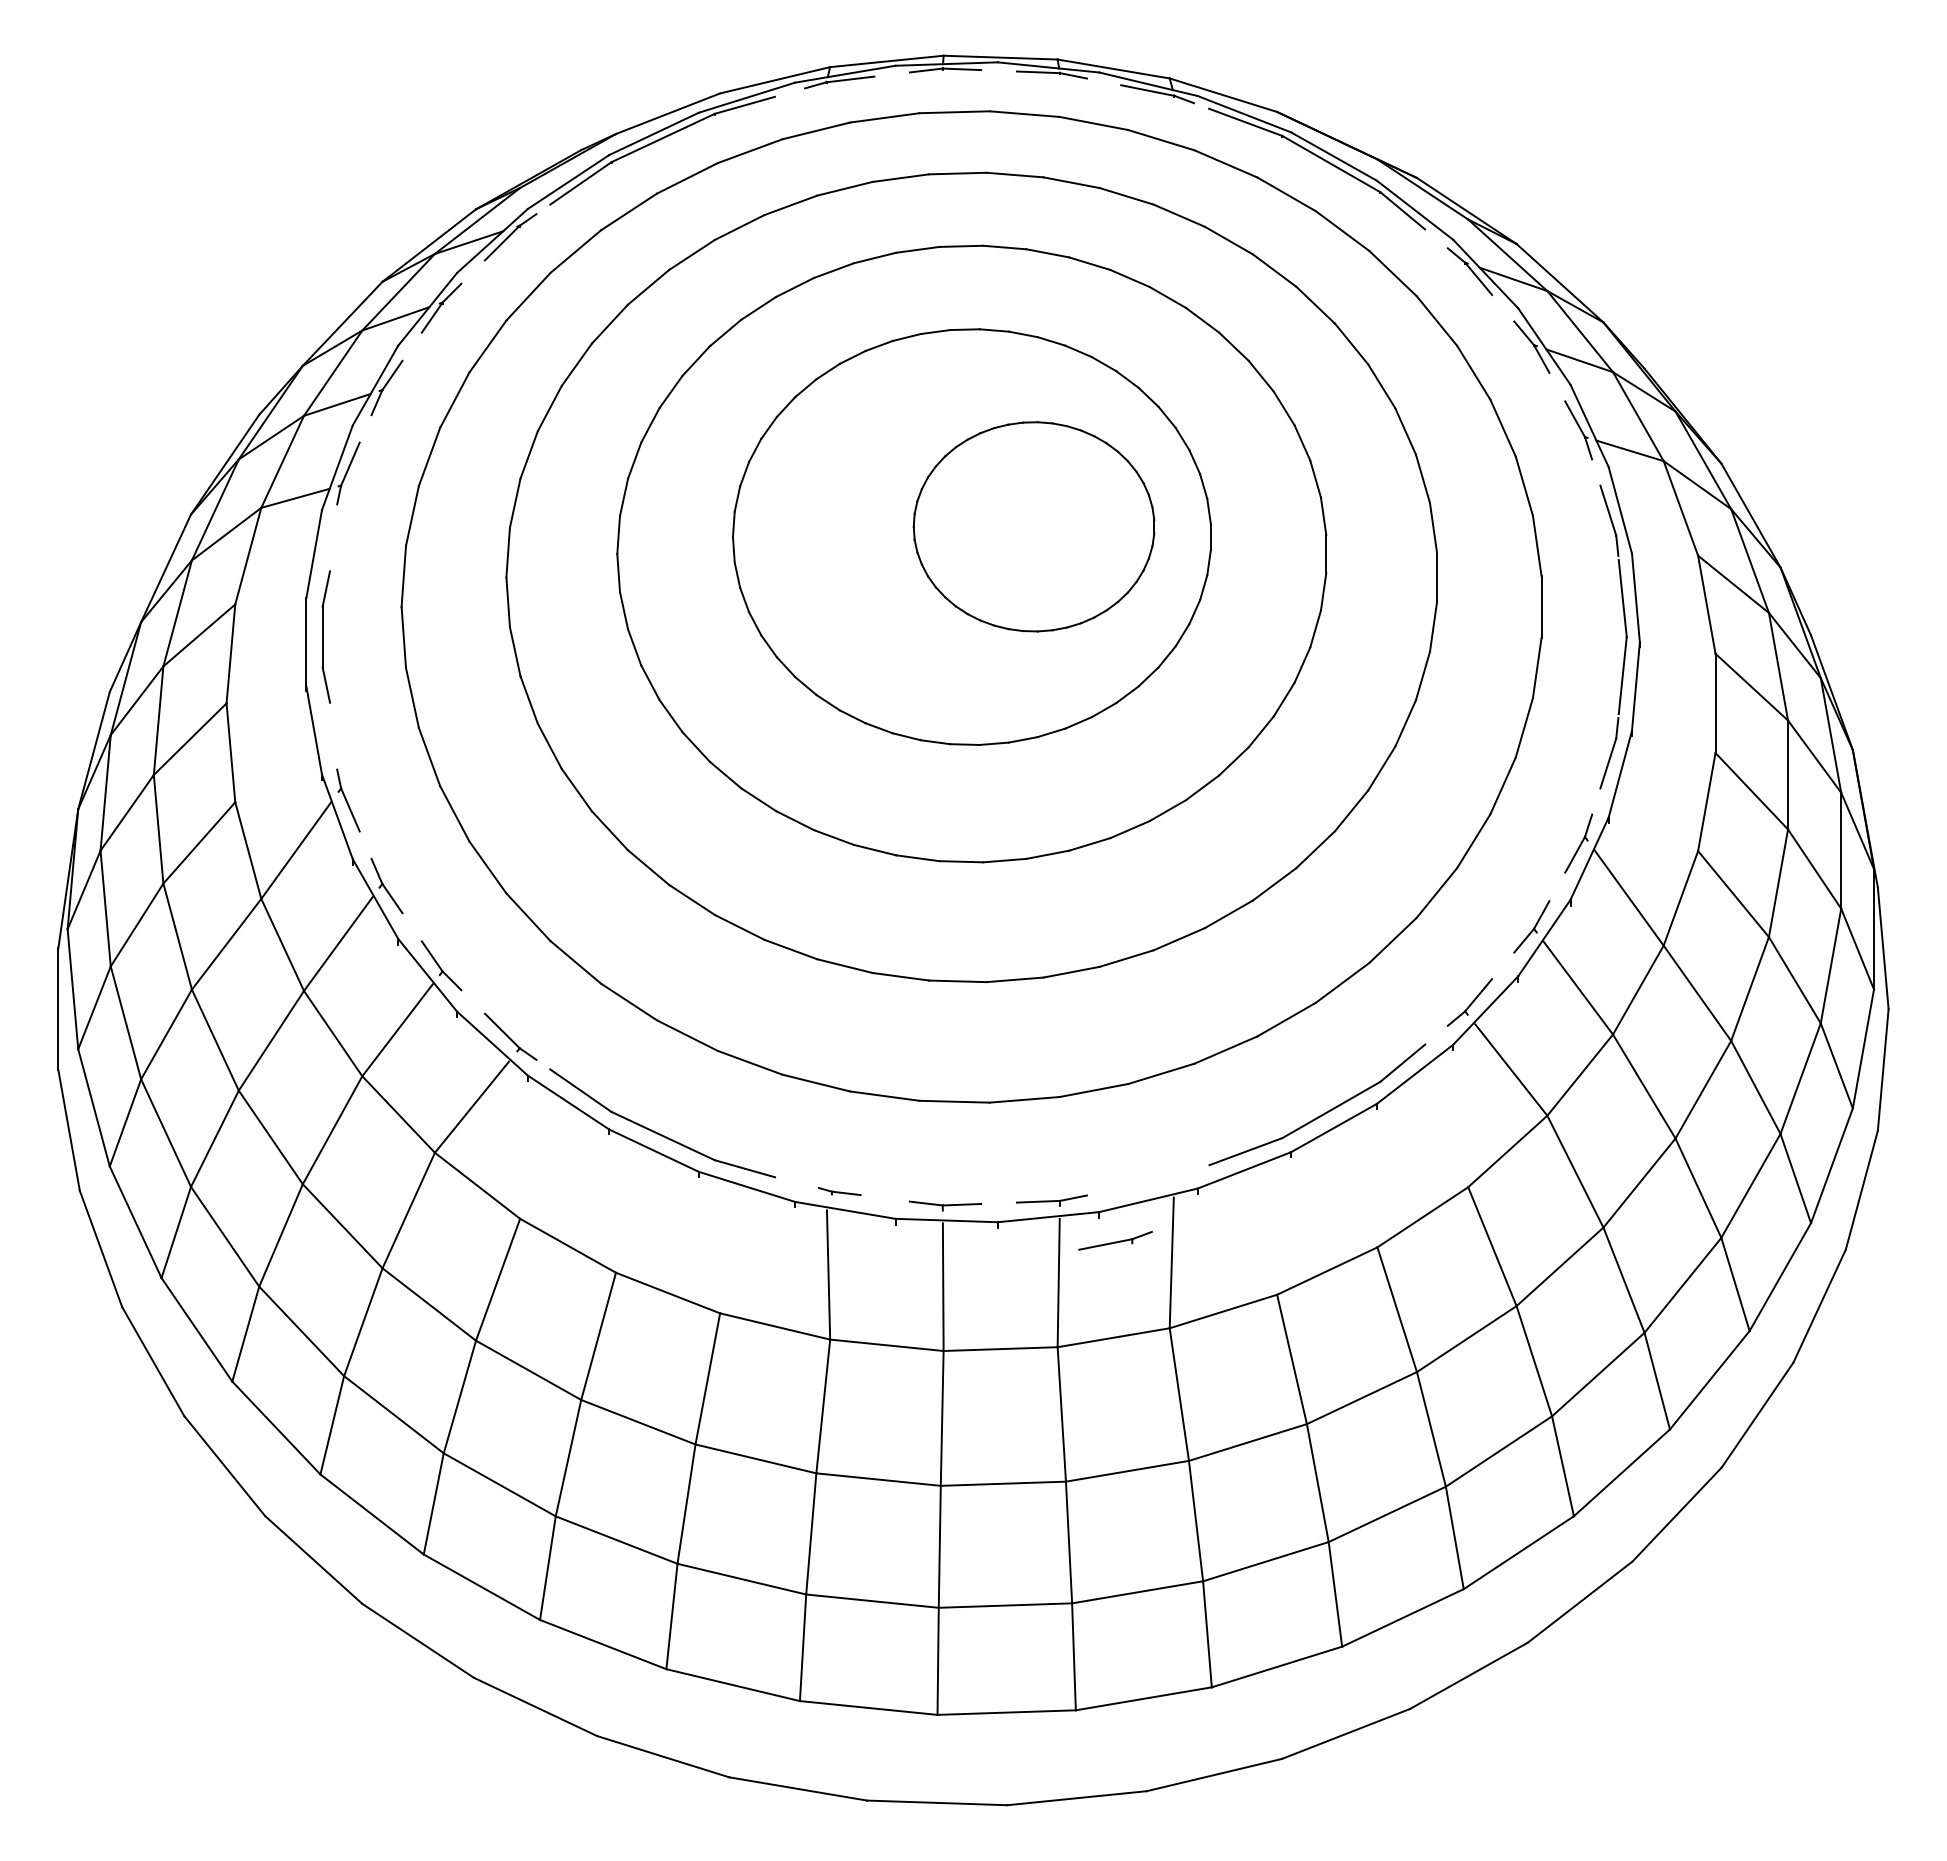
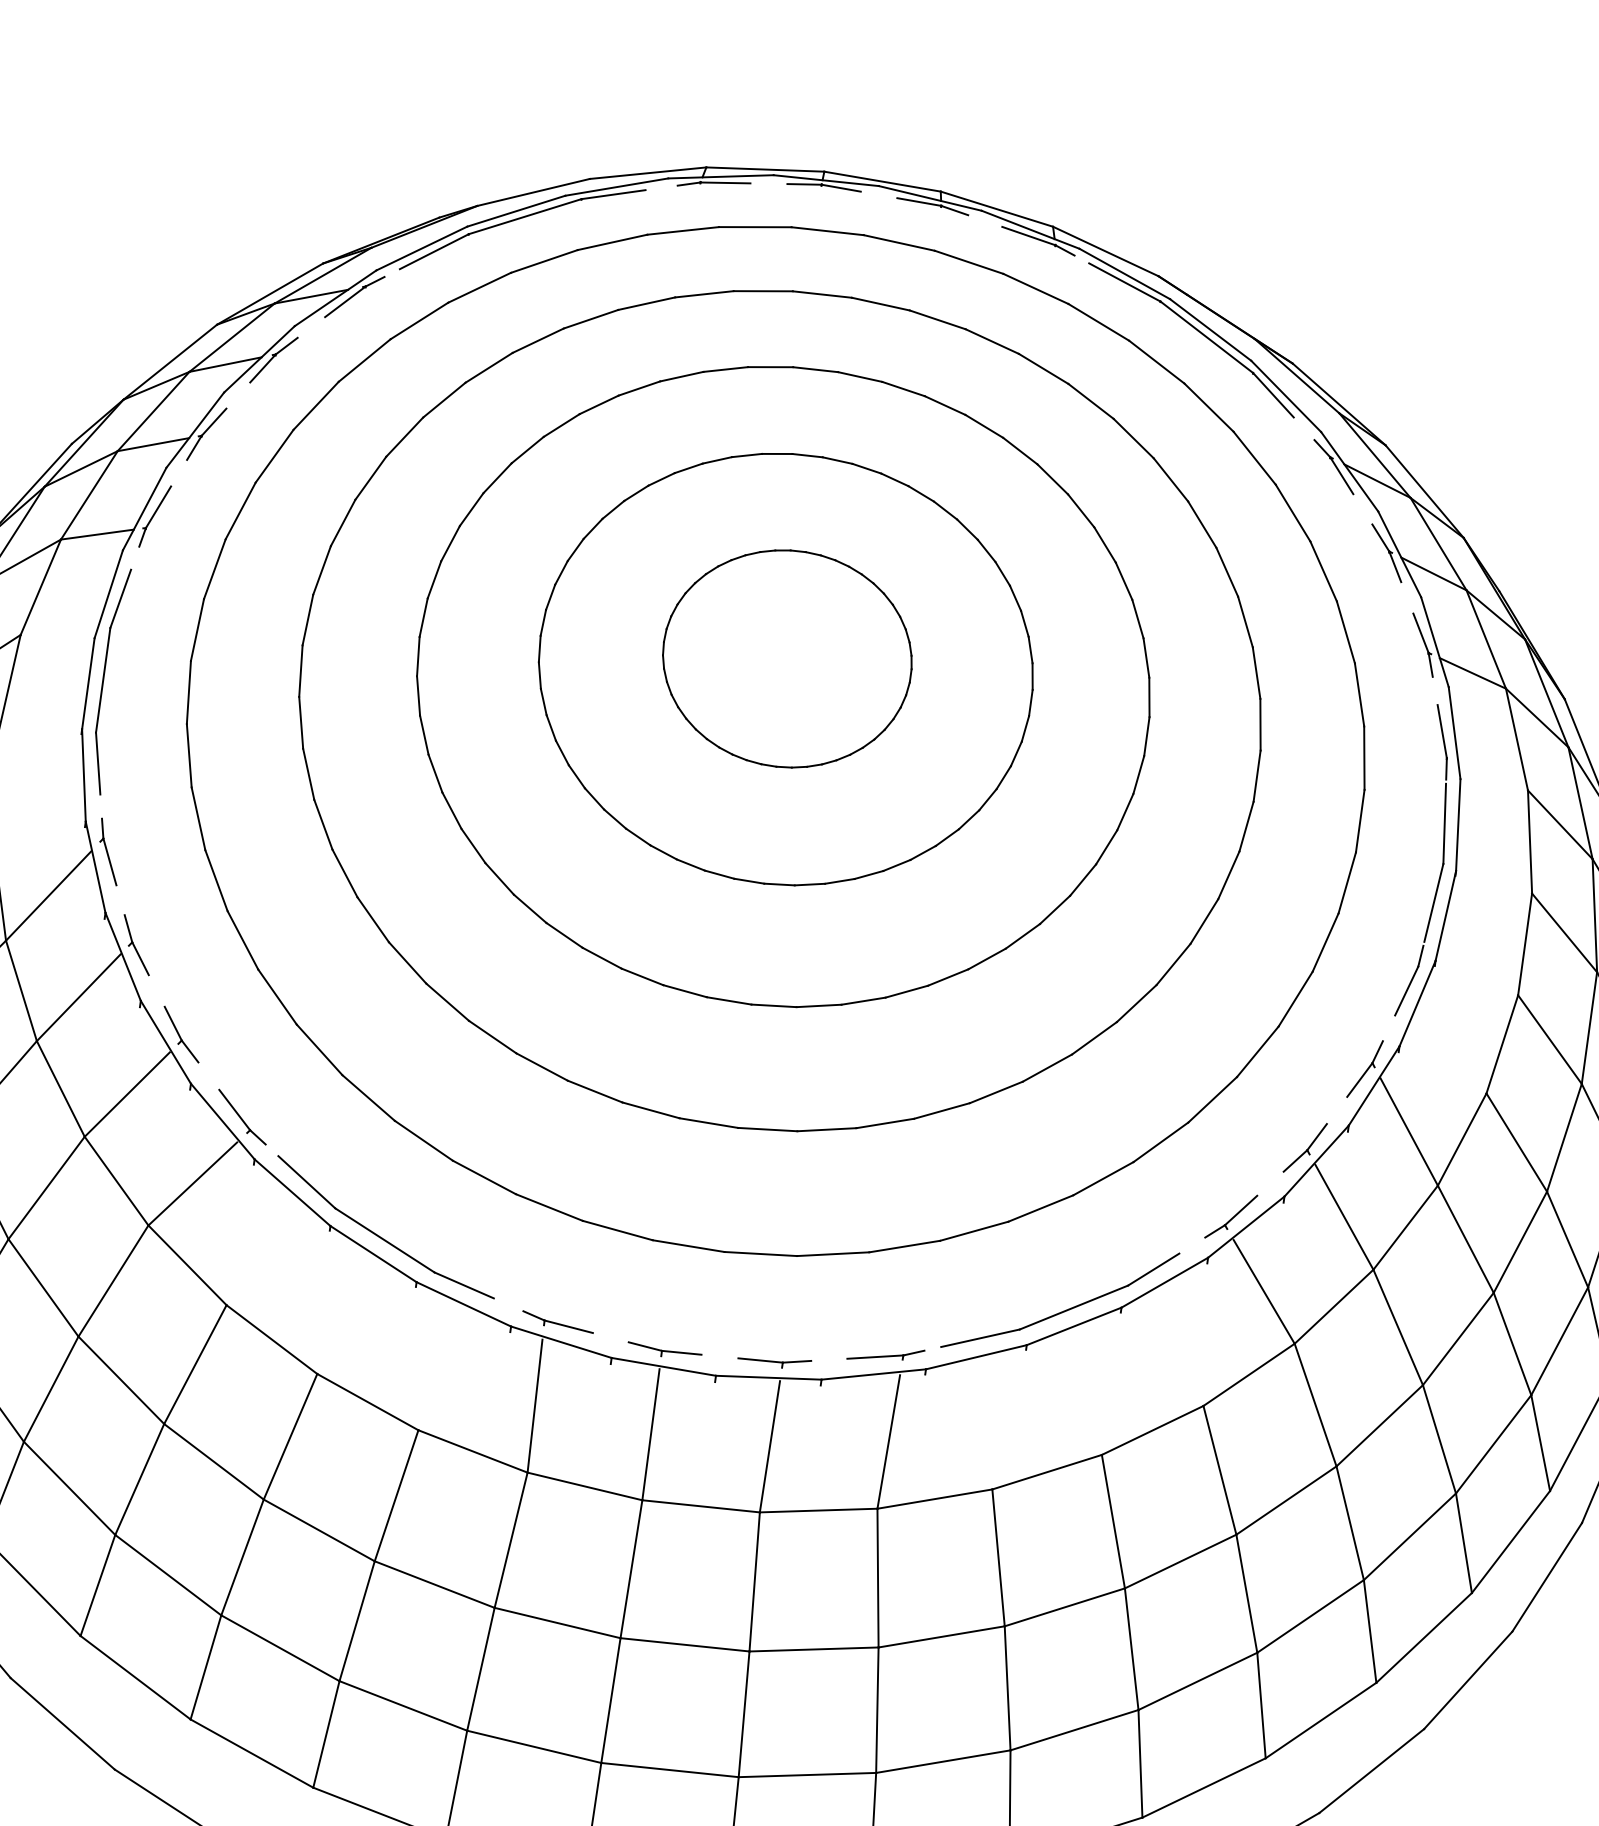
part: (1033, 526) -> (786, 658), moved
part: (326, 636) -> (109, 680), size x1.67
part: (839, 1191) -> (557, 1322), size x1.67
part: (1115, 1240) -> (885, 1354), moved

